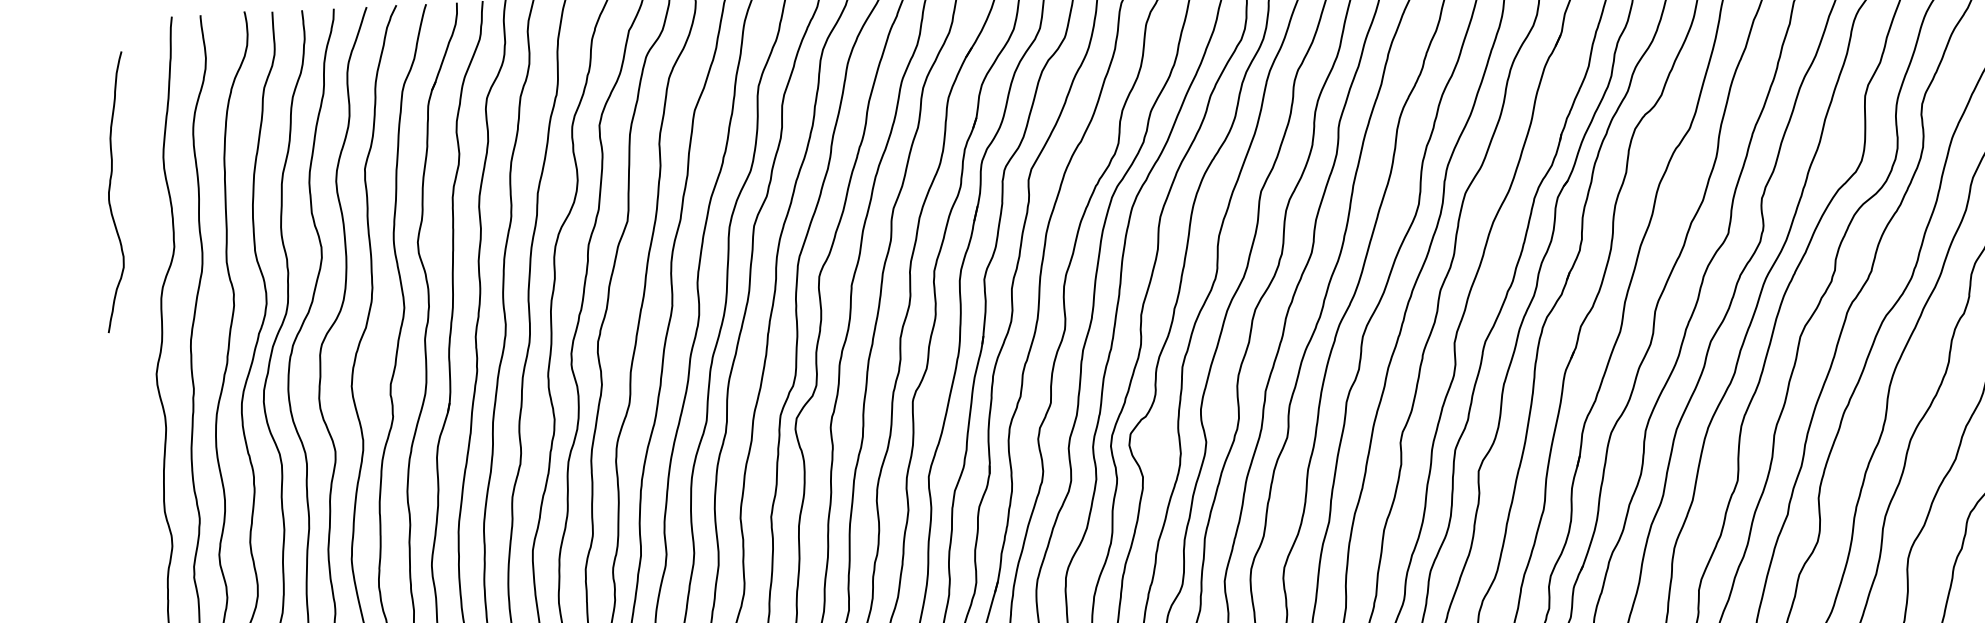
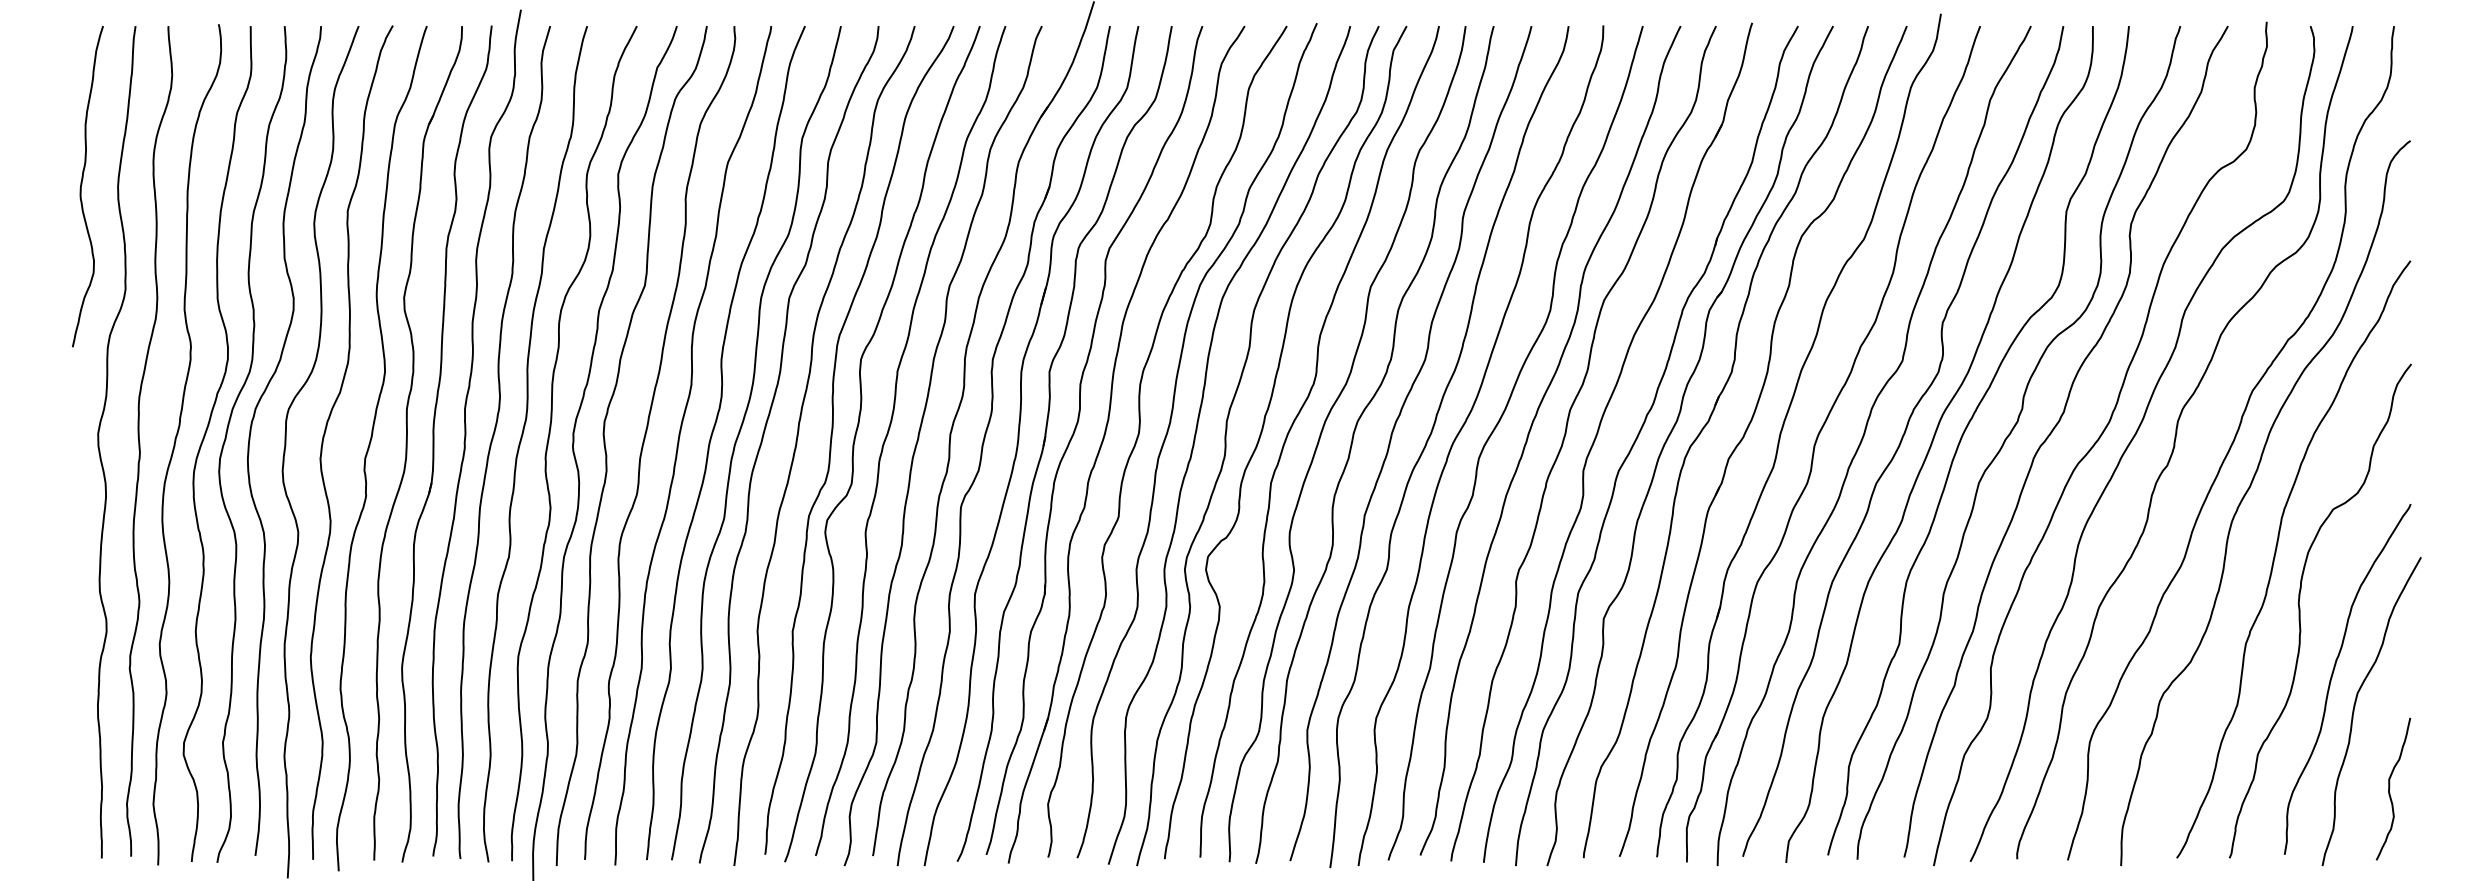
curve: (110, 190) -> (82, 184), moved

